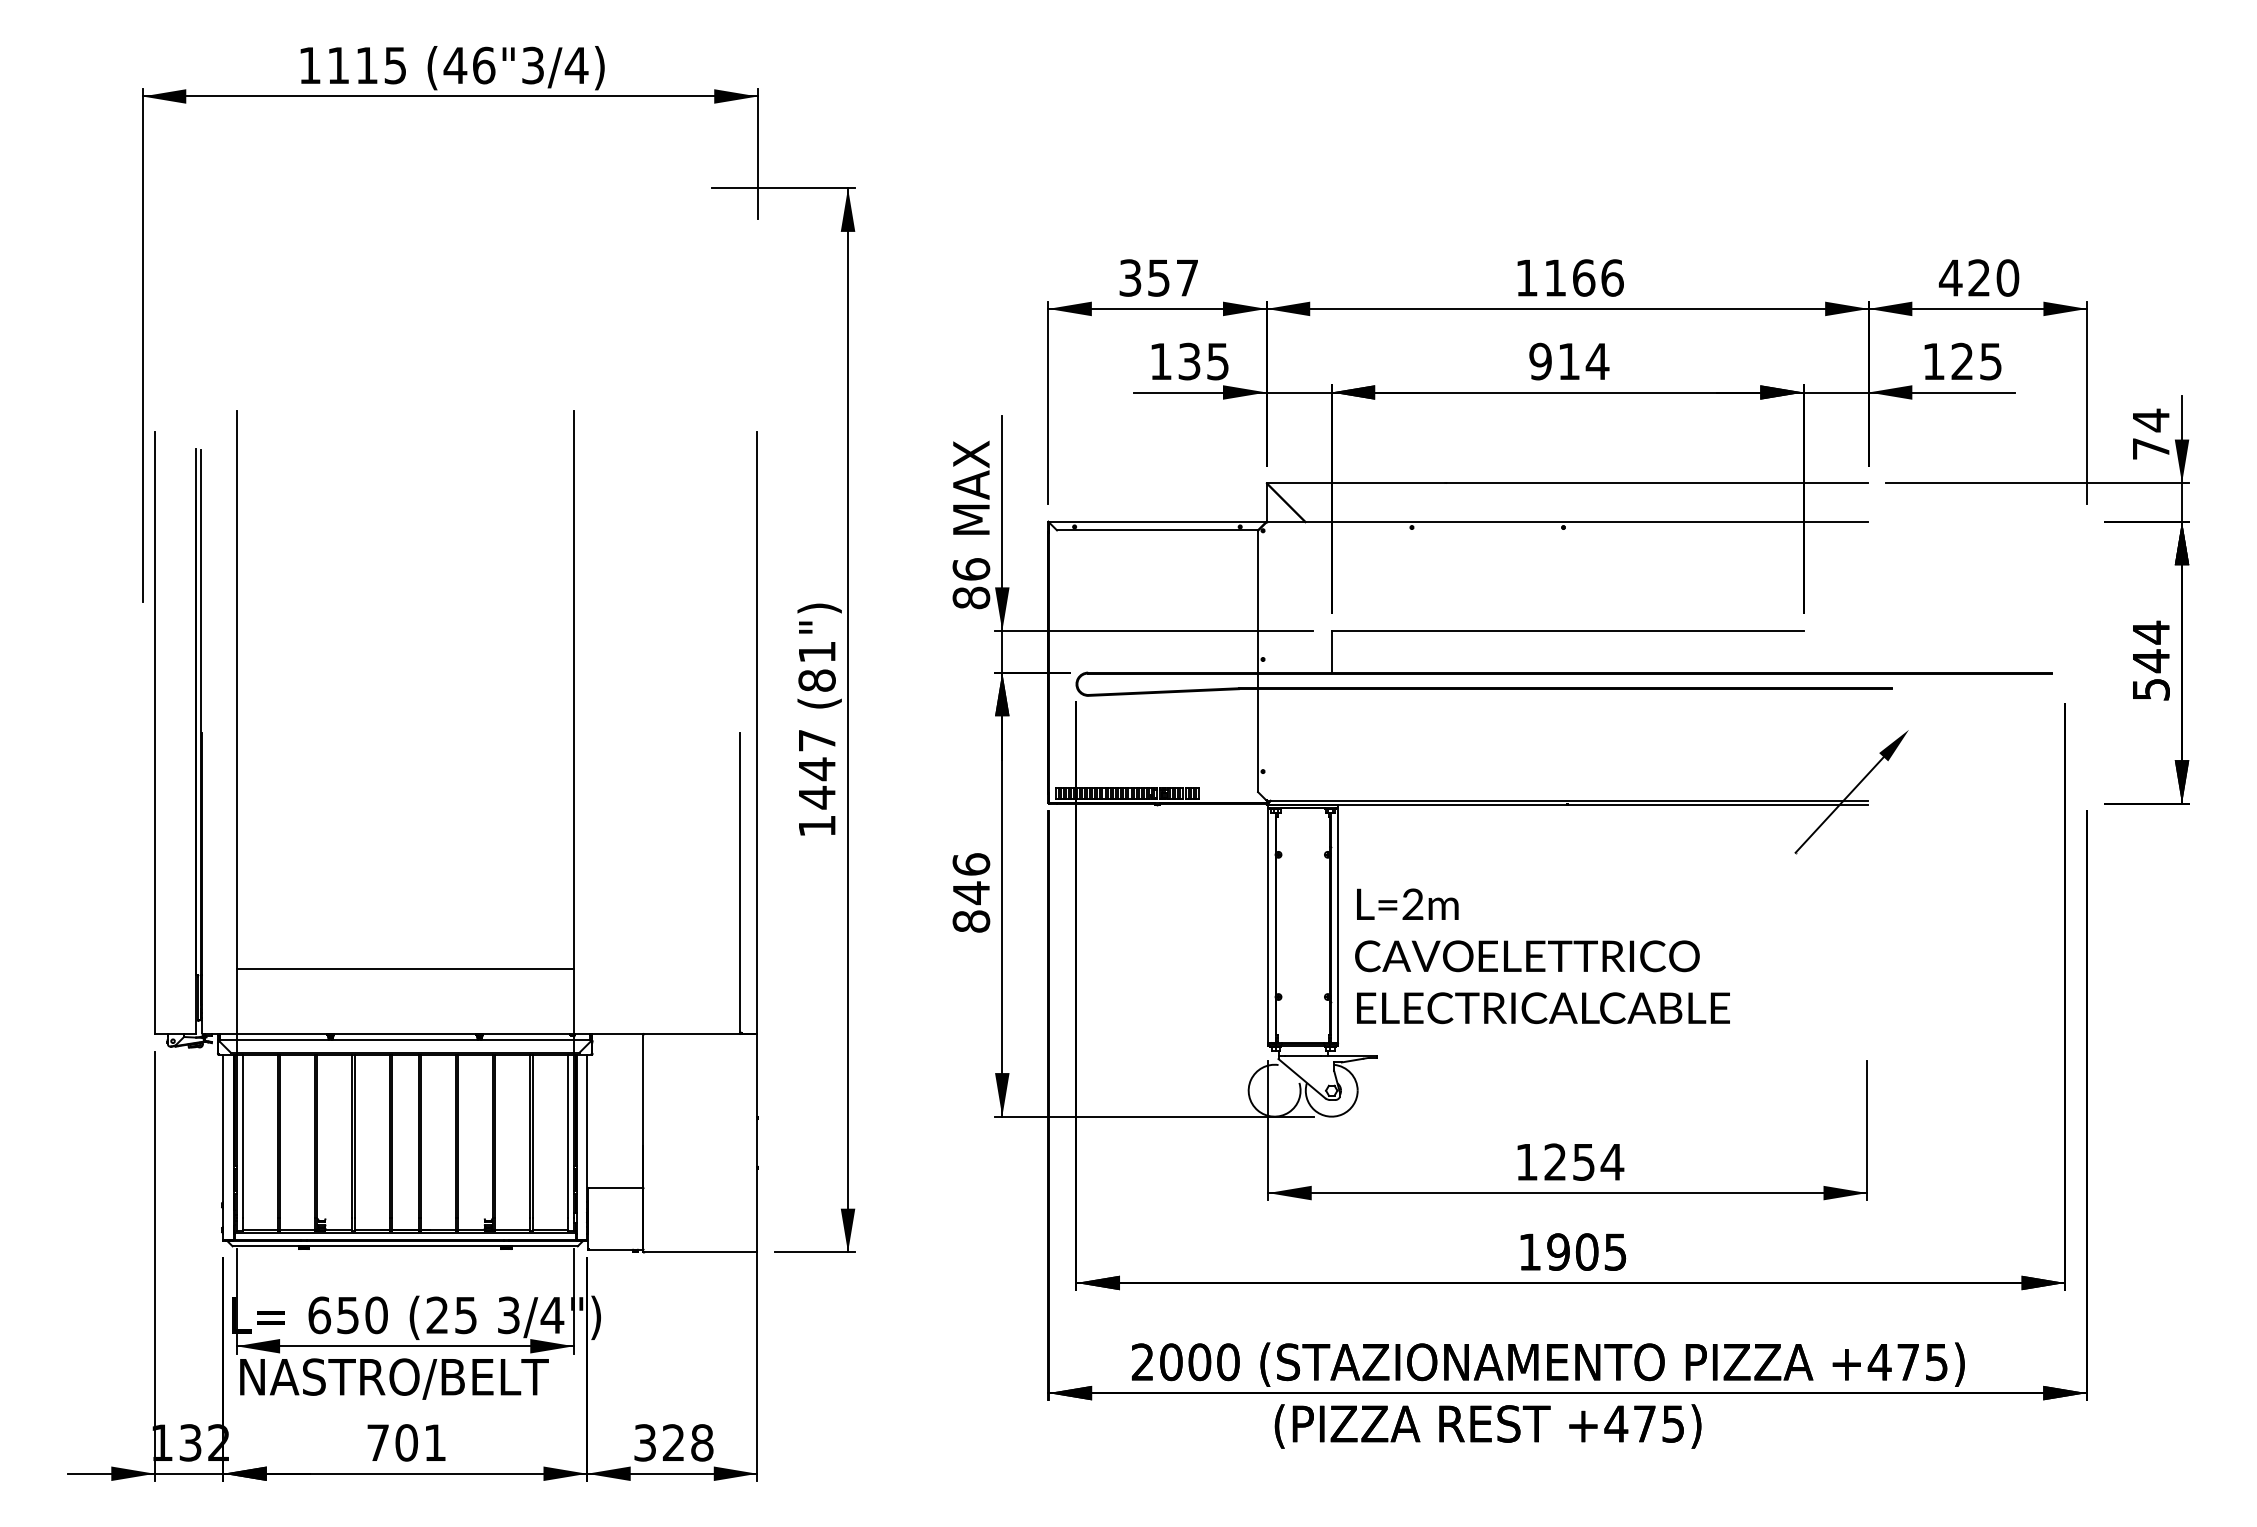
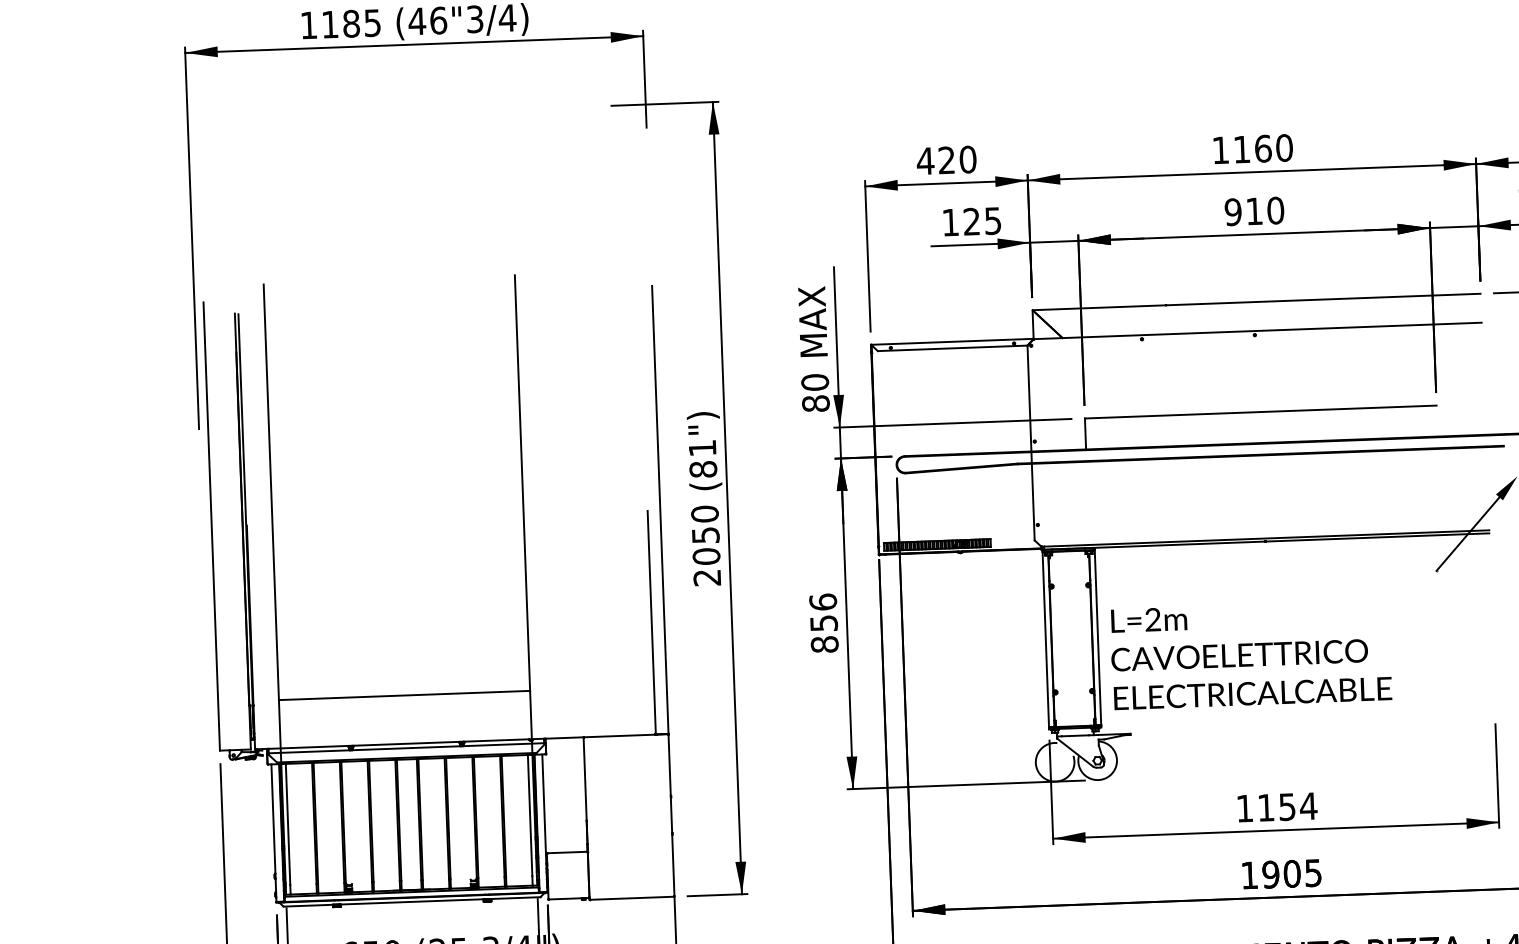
text: (367, 65) -> (351, 23), 1115 -> 1185
text: (1158, 277) -> (946, 160), 357 -> 420
text: (1612, 277) -> (1284, 147), 1166 -> 1160
text: (1189, 361) -> (971, 221), 135 -> 125
text: (1597, 361) -> (1275, 210), 914 -> 910
text: (971, 569) -> (815, 382), 86 -> 80
text: (816, 783) -> (705, 546), 1447 -> 2050
text: (971, 893) -> (824, 623), 846 -> 856
text: (1554, 1161) -> (1265, 807), 1254 -> 1154

